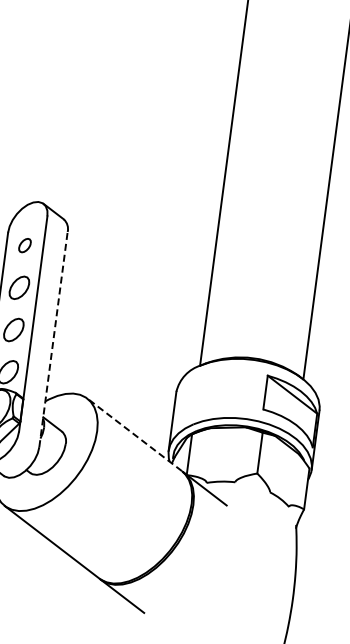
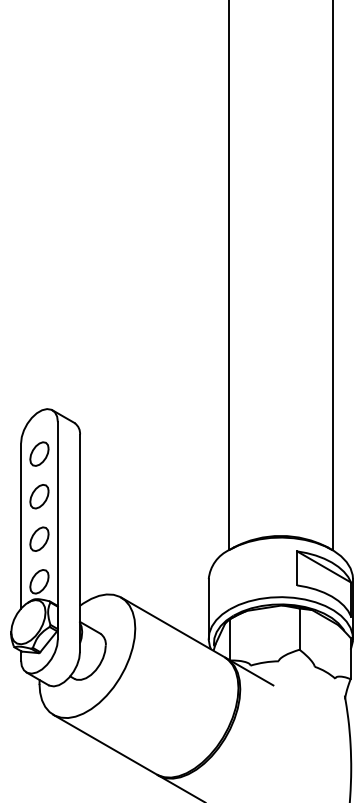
part: (25, 245) -> (39, 453), size x1.67
line: (53, 339) -> (80, 543), dashed -> solid
line: (134, 434) -> (172, 627), dashed -> solid

